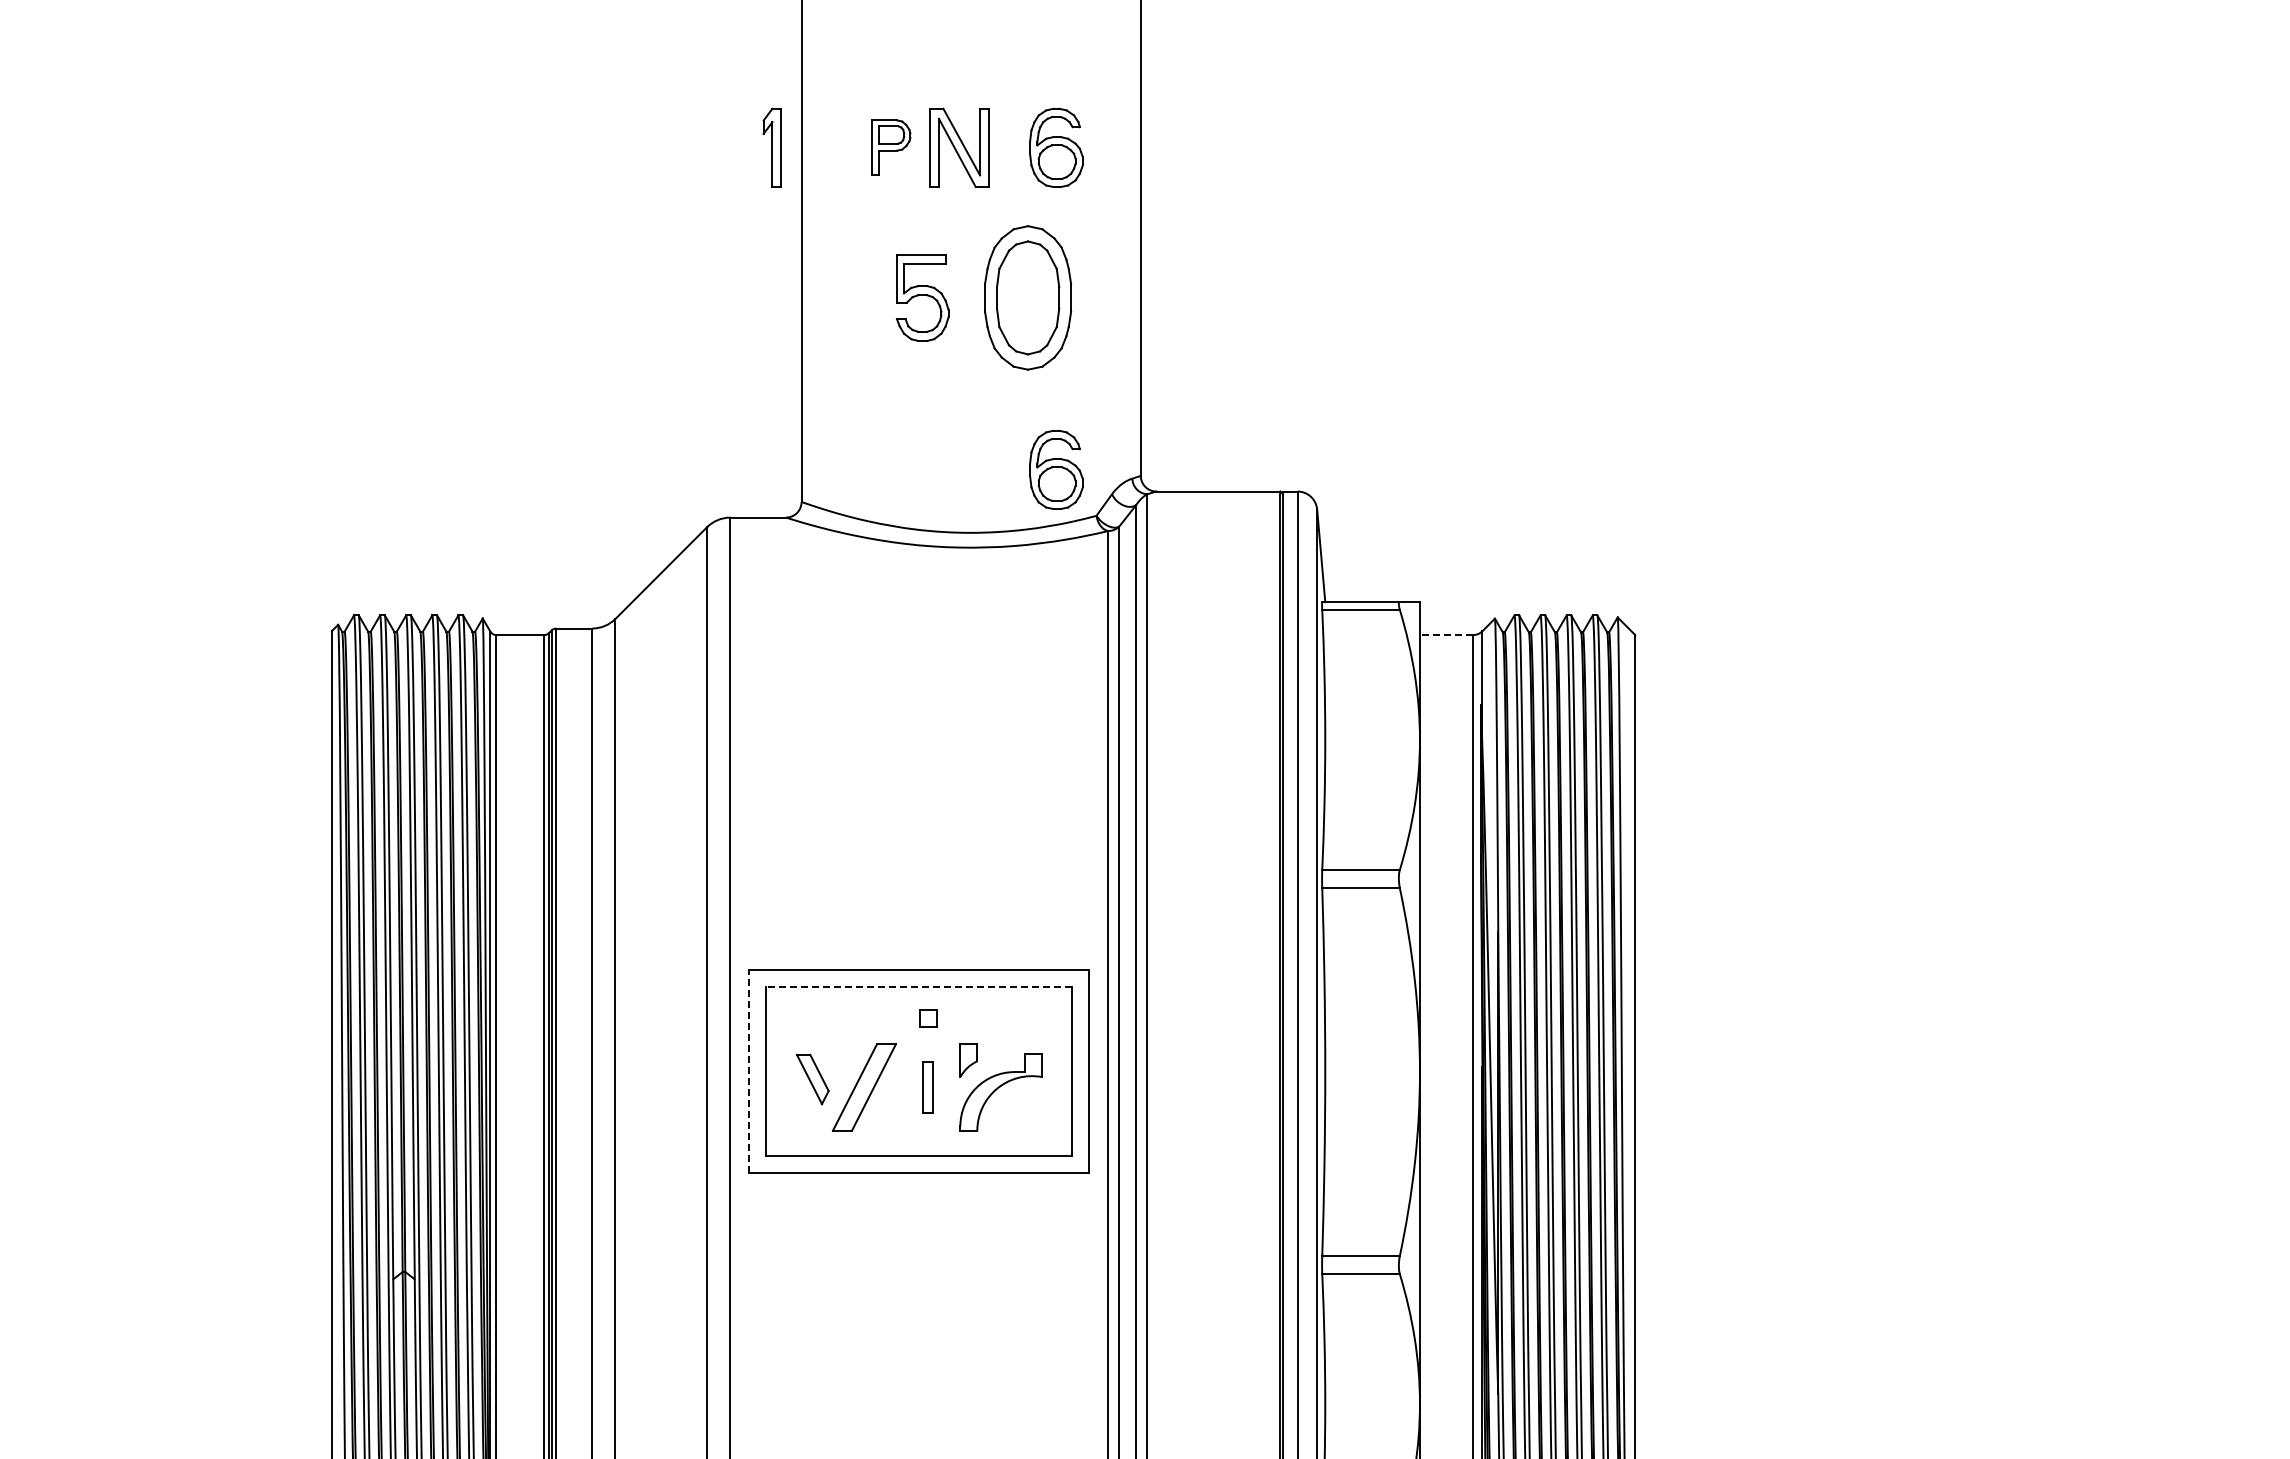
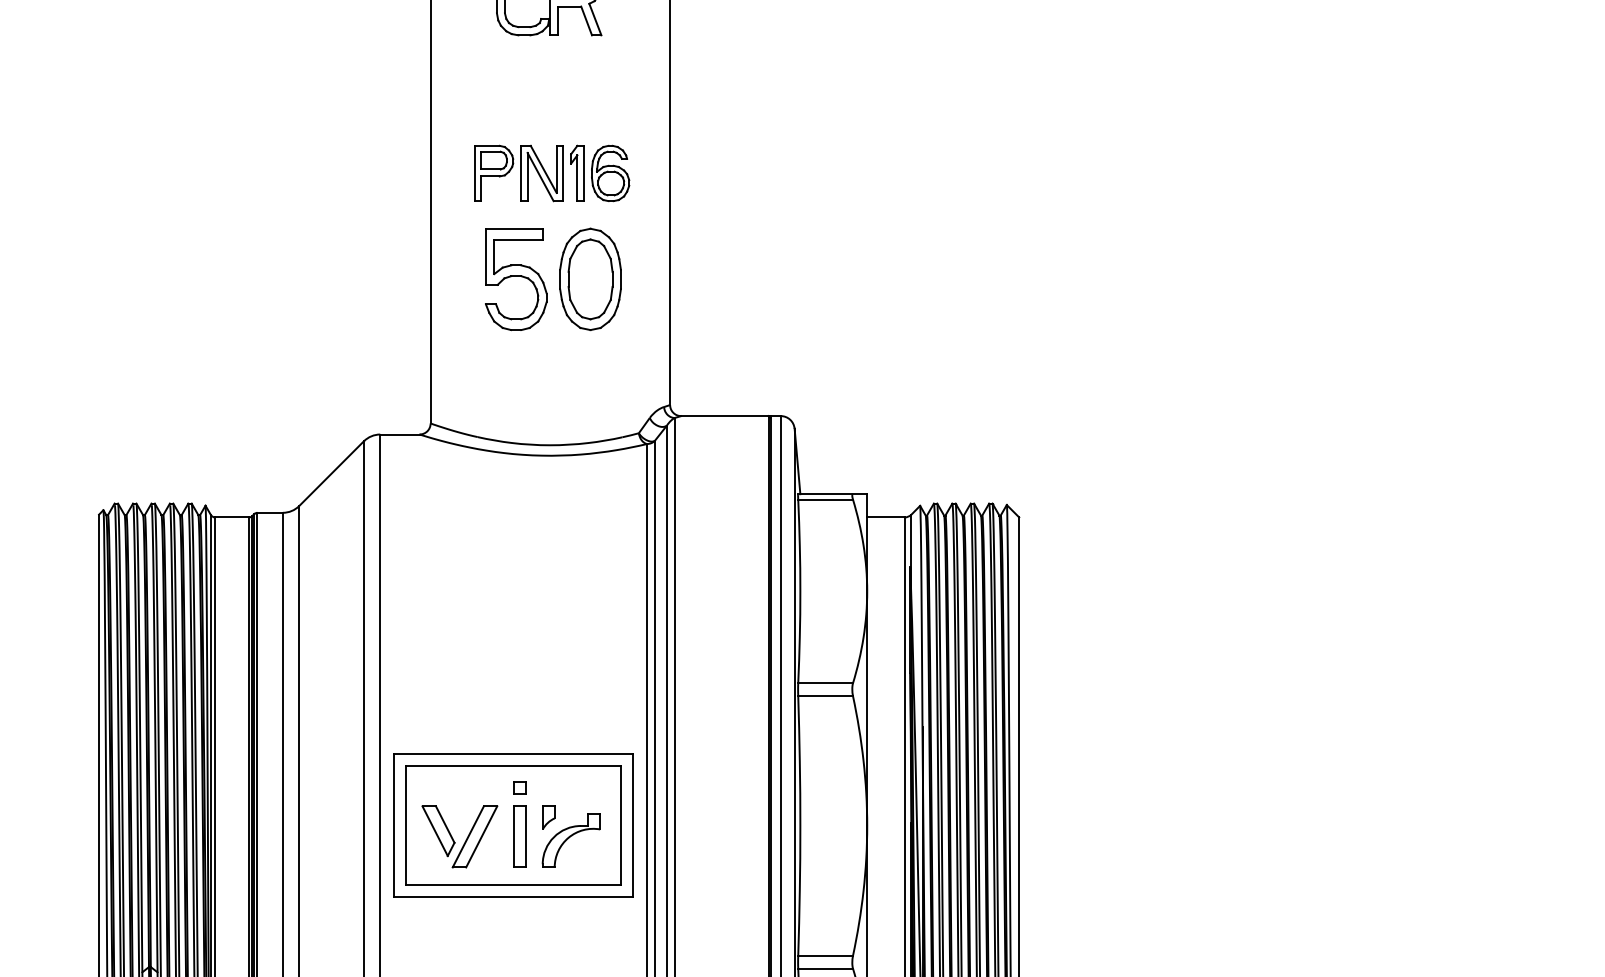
part: (771, 147) -> (576, 173), moved
part: (891, 147) -> (494, 173), size x1.43
part: (922, 297) -> (516, 279), size x1.67
part: (1056, 469) -> (610, 400), removed
line: (1446, 635) -> (885, 517), dashed -> solid
line: (919, 986) -> (513, 765), dashed -> solid
line: (749, 1071) -> (393, 825), dashed -> solid
part: (812, 1079) -> (438, 831), size x1.43
part: (928, 1087) -> (520, 836), size x1.67

